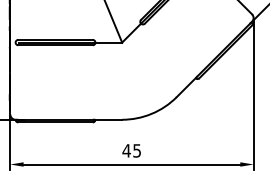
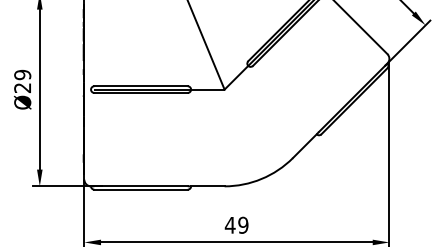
text: (137, 150) -> (243, 224), 45 -> 49

